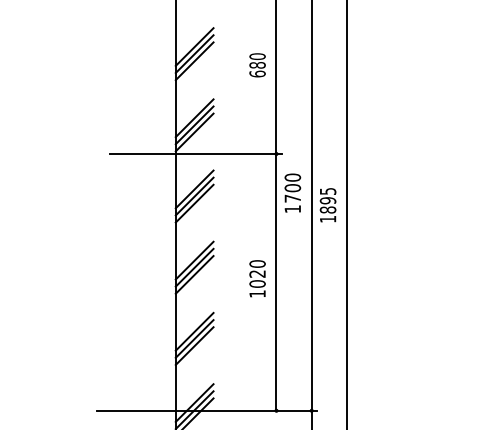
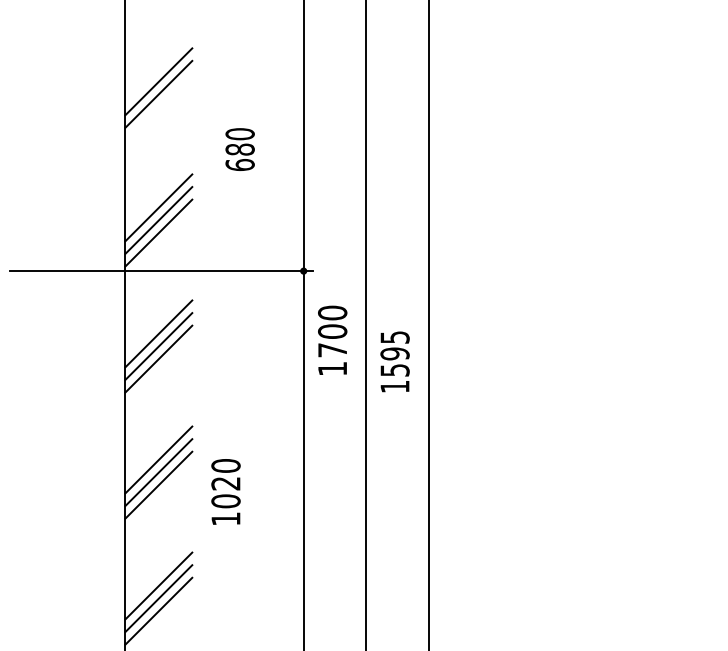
line: (194, 61) -> (158, 107), removed
text: (257, 65) -> (240, 149), moved
text: (327, 209) -> (394, 369), 1895 -> 1595
text: (257, 278) -> (225, 491), moved

